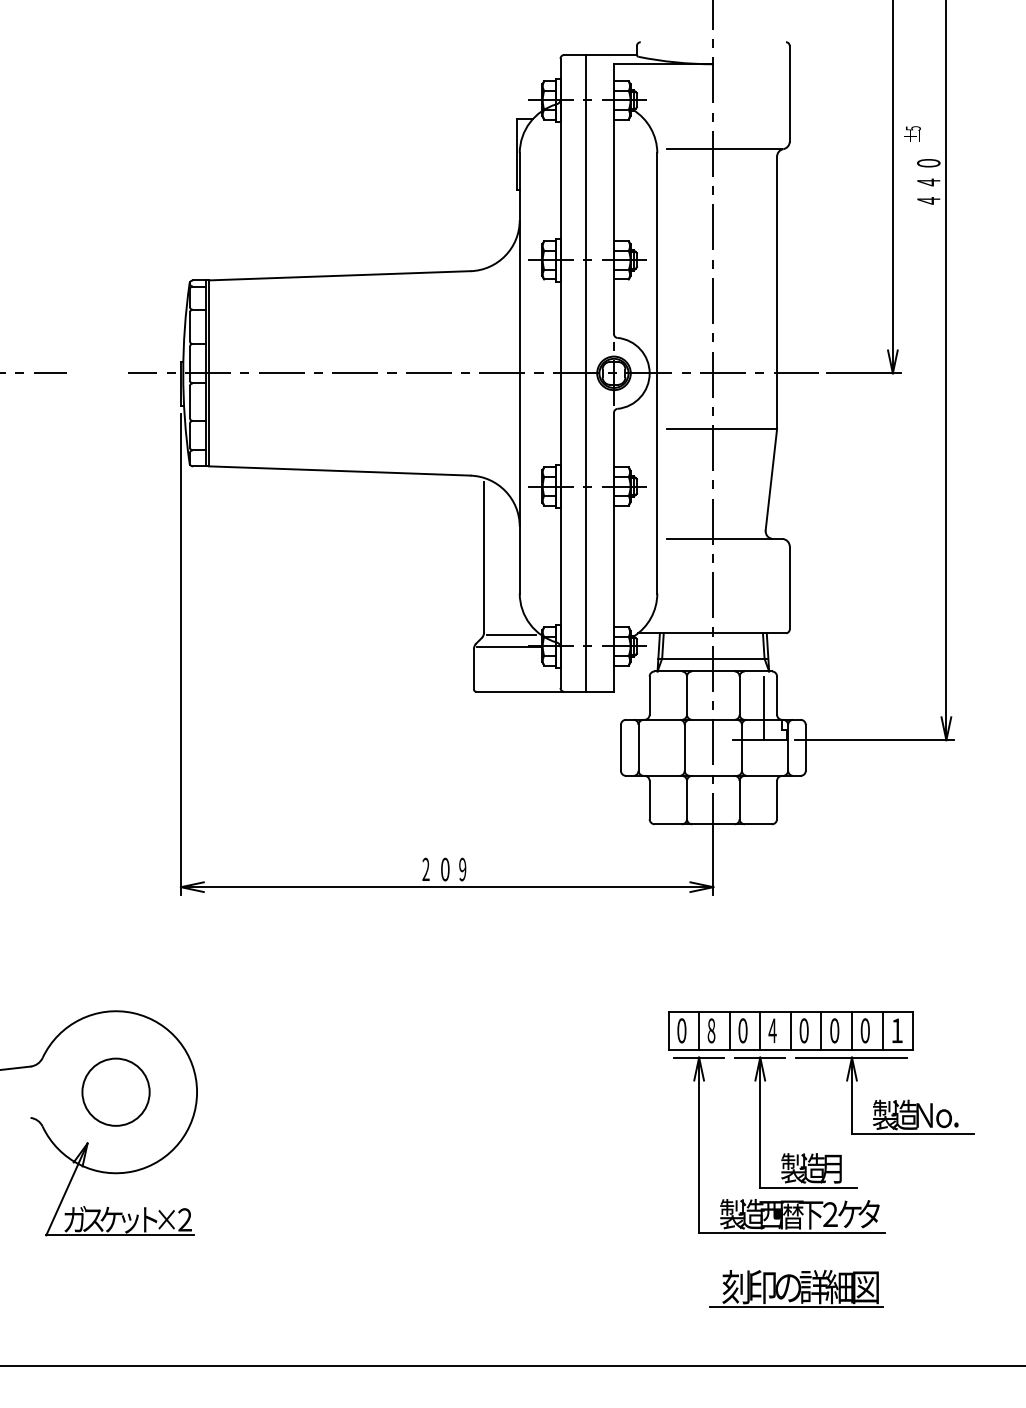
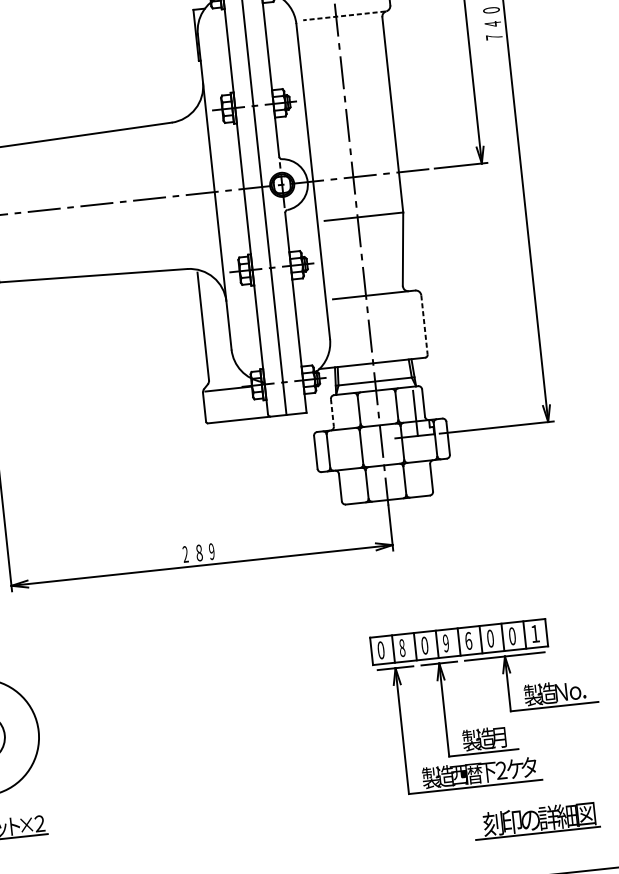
line: (724, 149) -> (344, 16), solid -> dashed
text: (928, 200) -> (494, 37), 4 -> 7
line: (789, 588) -> (424, 325), solid -> dashed
line: (511, 635) -> (228, 380), removed
line: (649, 696) -> (332, 413), solid -> dashed
text: (445, 869) -> (199, 552), 0 -> 8
text: (772, 1030) -> (445, 643), 4 -> 9
text: (803, 1030) -> (468, 640), 0 -> 6
part: (796, 1288) -> (536, 820), moved

